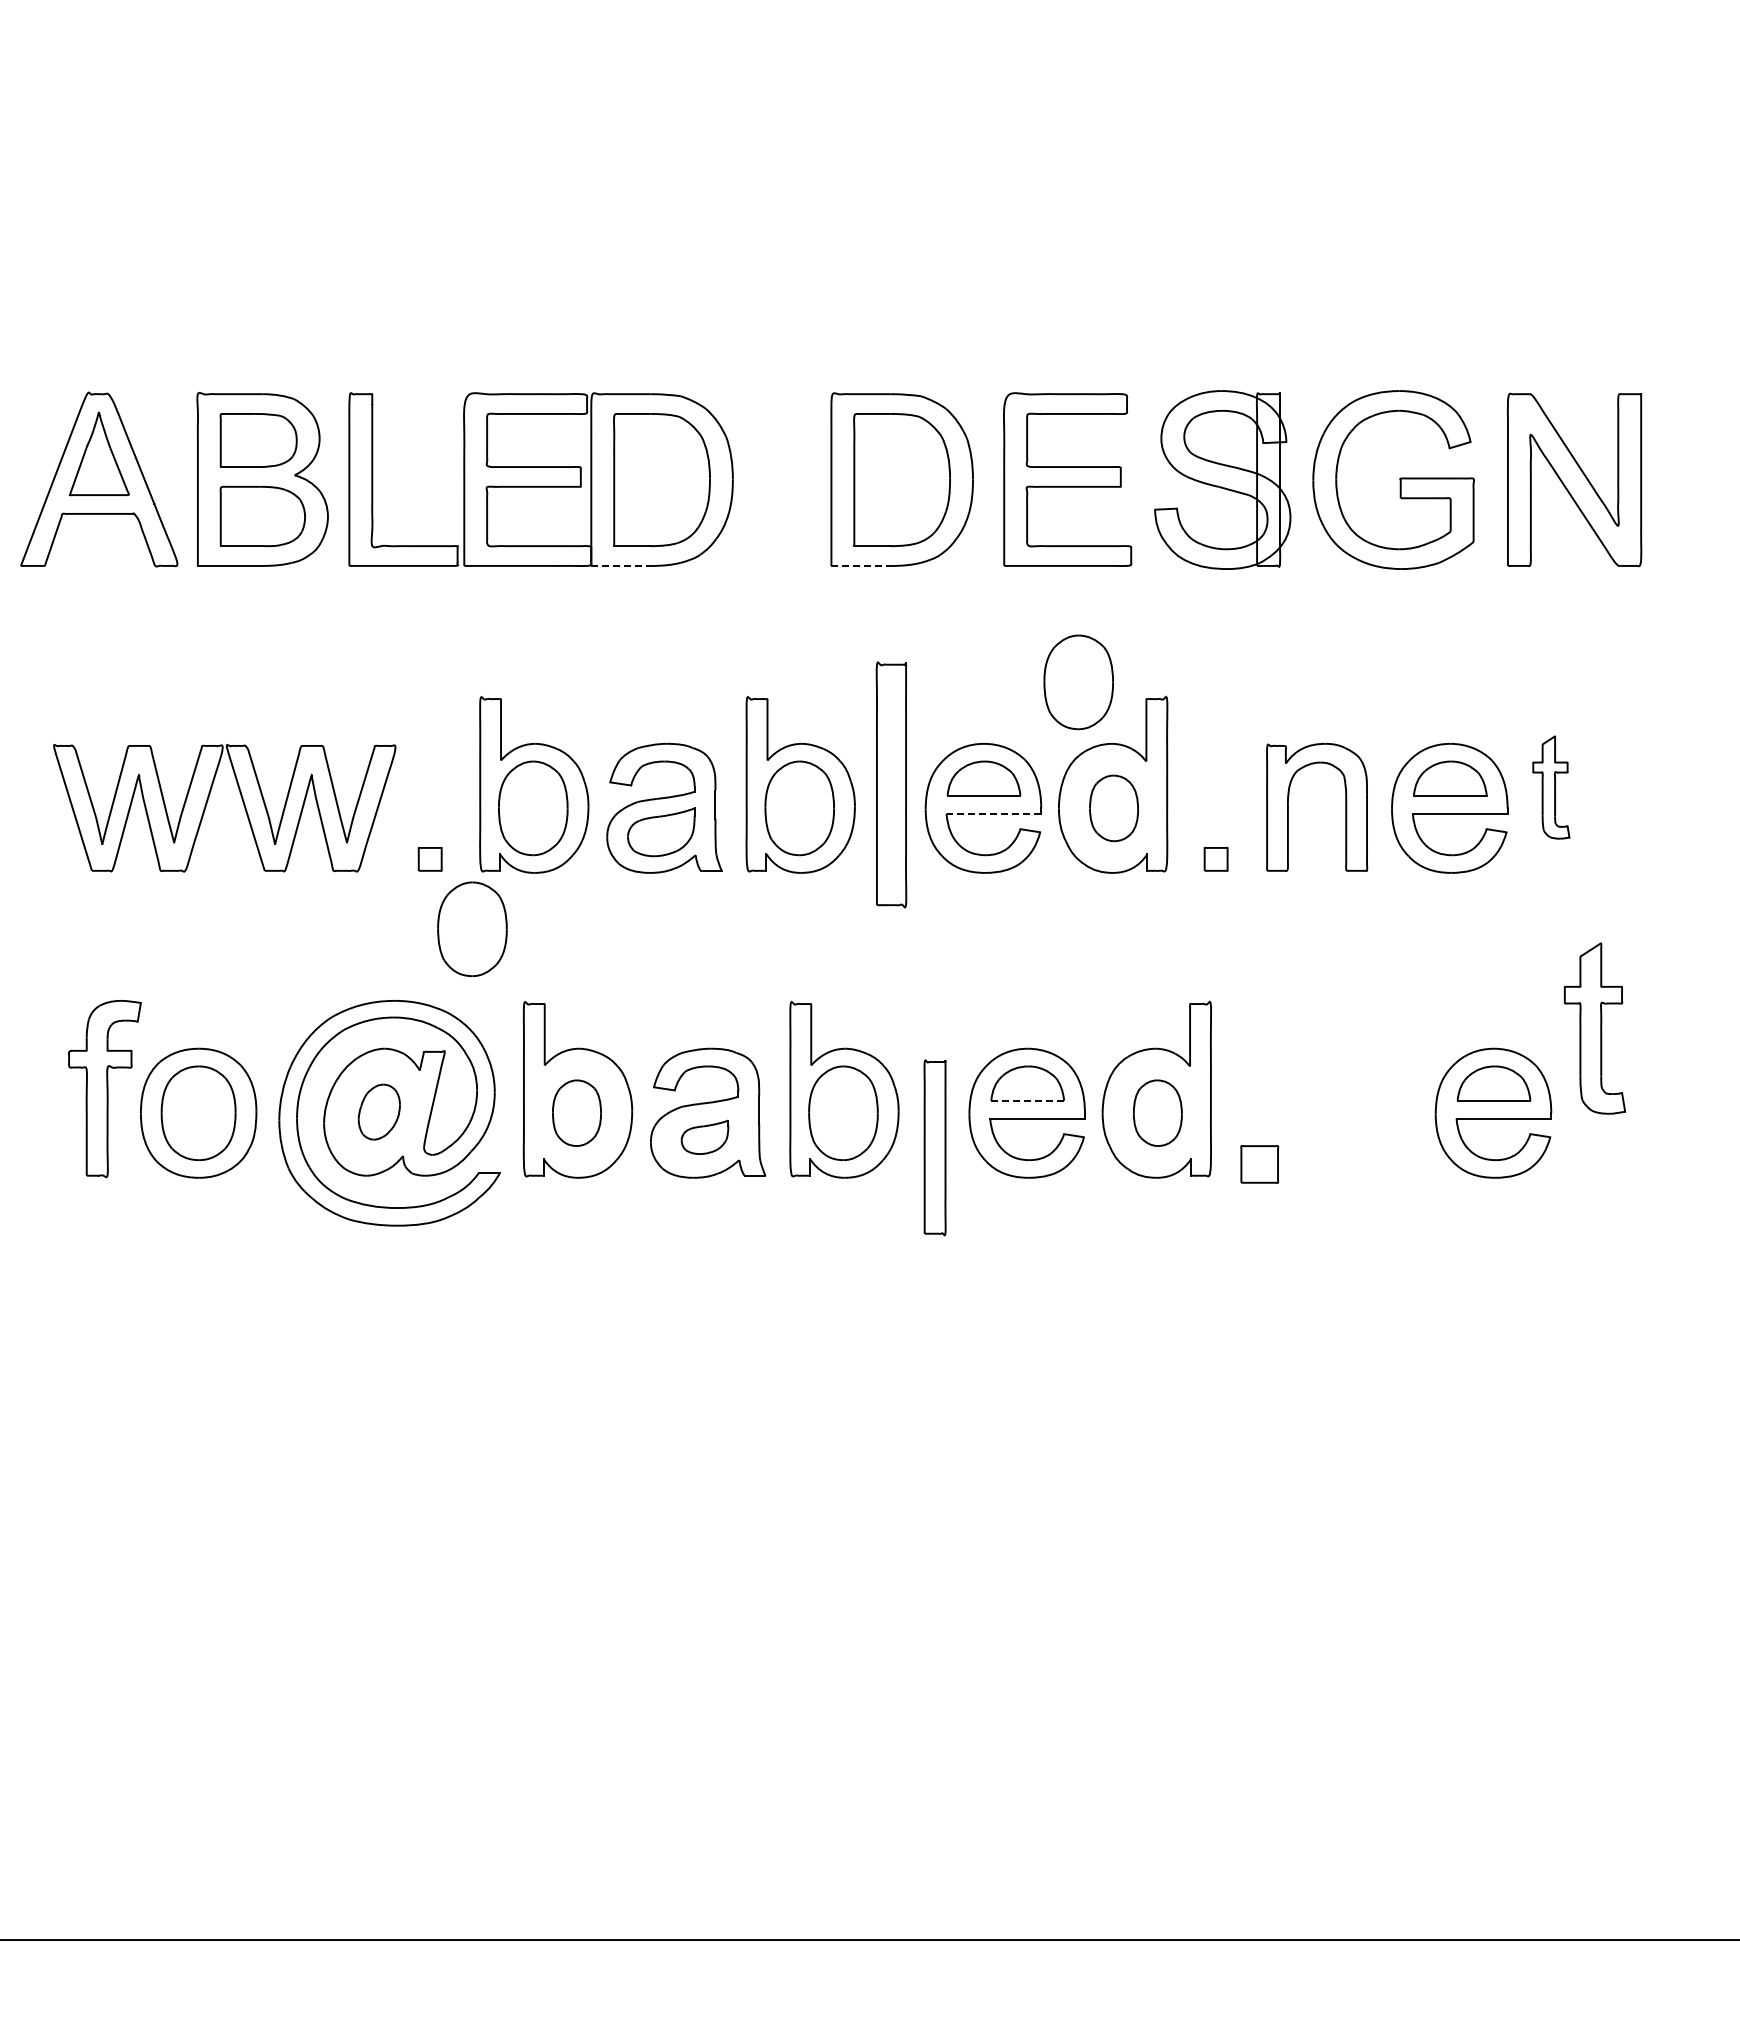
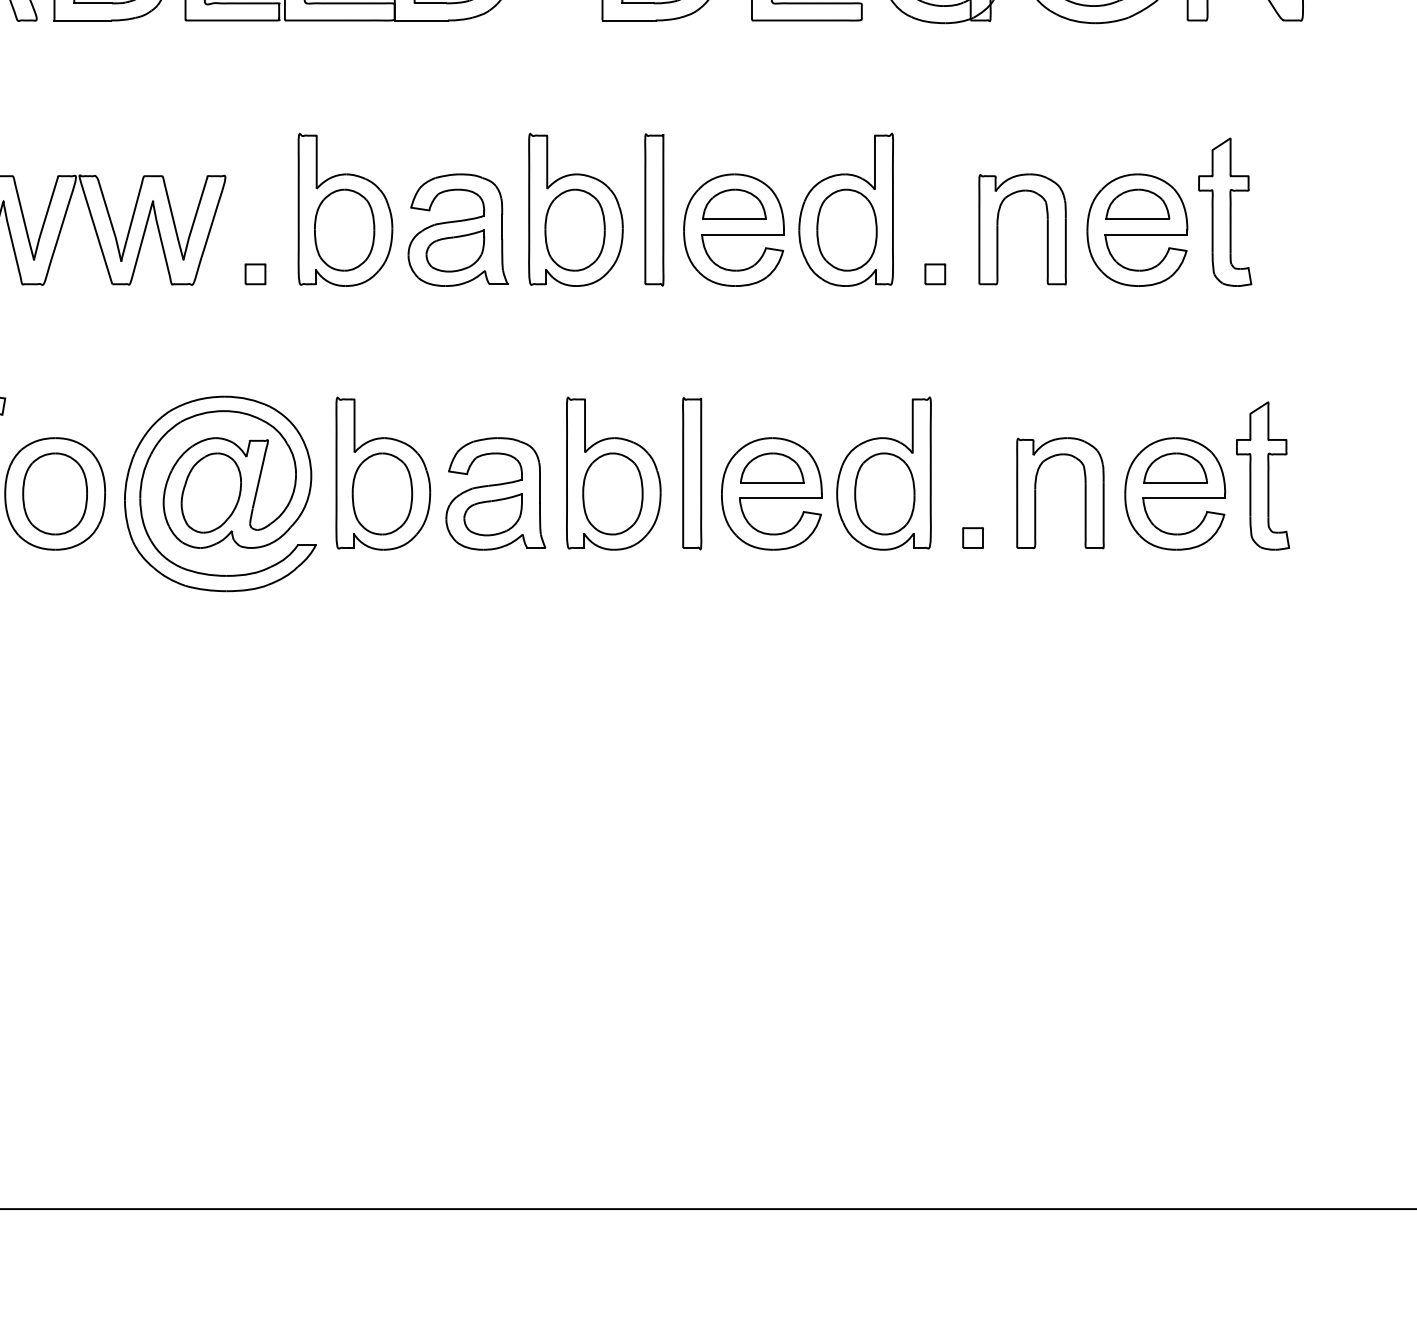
line: (622, 565) -> (421, 20), dashed -> solid
line: (862, 565) -> (629, 20), dashed -> solid
part: (1078, 682) -> (816, 121), removed
part: (890, 784) -> (653, 209), size x0.71
part: (1551, 787) -> (1225, 212), size x1.67
part: (1113, 808) -> (846, 230), size x1.43
line: (993, 813) -> (742, 234), dashed -> solid
part: (472, 928) -> (292, 334), removed
part: (1594, 1028) -> (1262, 475), moved
line: (1028, 1100) -> (772, 482), dashed -> solid
part: (379, 1111) -> (211, 492), size x1.67
part: (1332, 1111) -> (1035, 492), added
part: (576, 1112) -> (382, 493), size x1.43
part: (1157, 1112) -> (884, 493), size x1.43
part: (704, 1137) -> (492, 514), size x1.43
part: (934, 1147) -> (691, 473), moved
part: (1259, 1163) -> (972, 537), size x0.62

